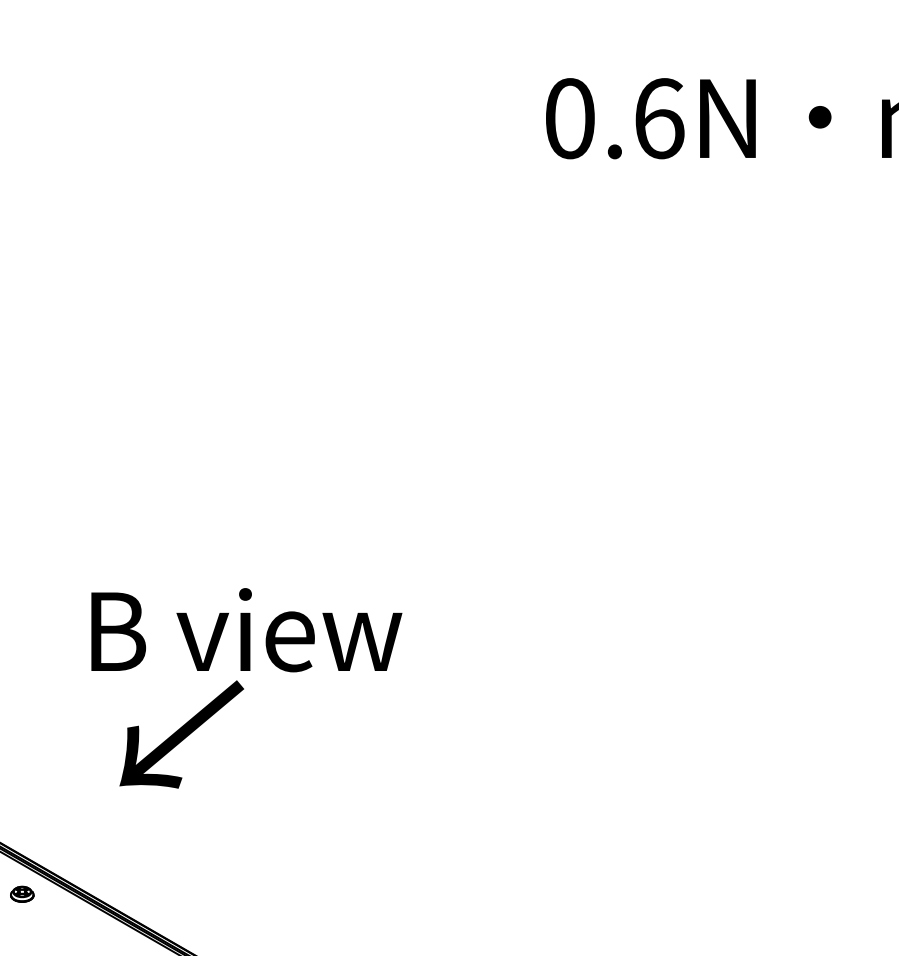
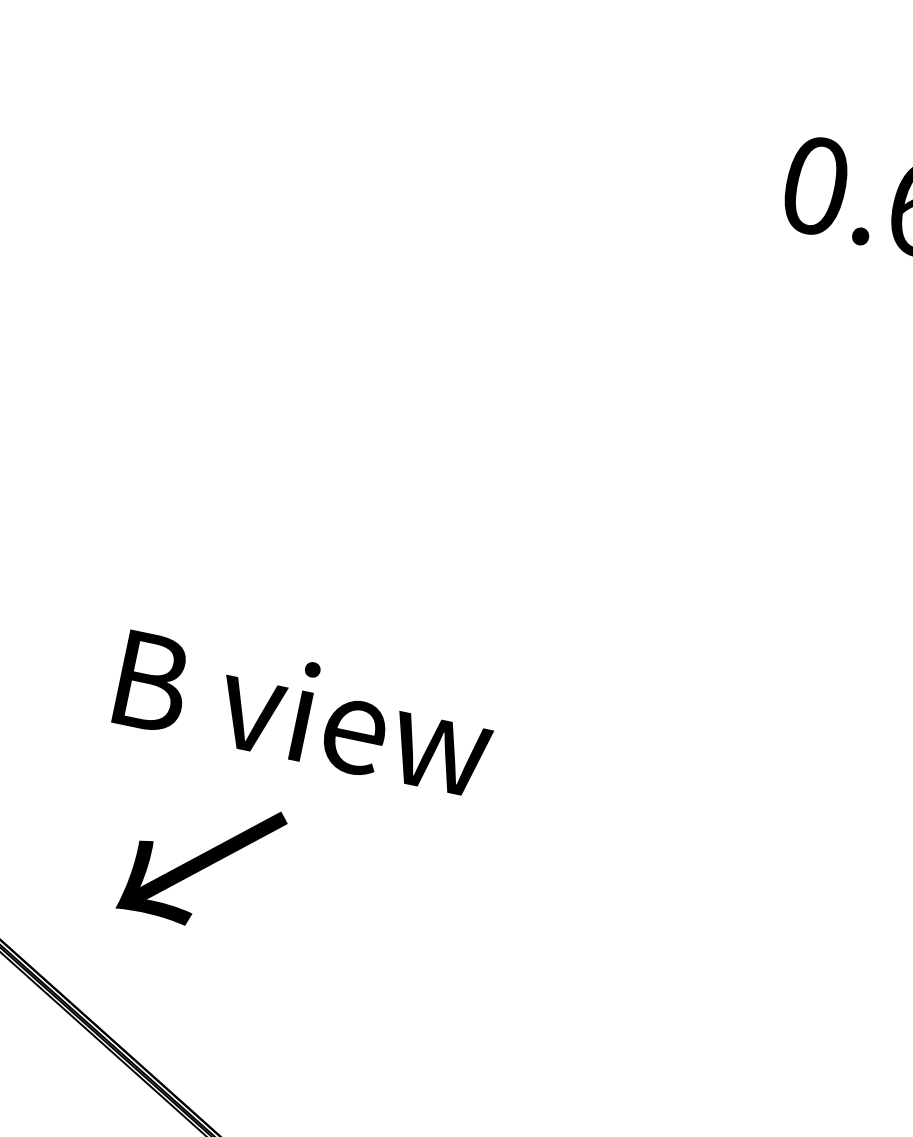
text: (181, 734) -> (201, 862), moved

